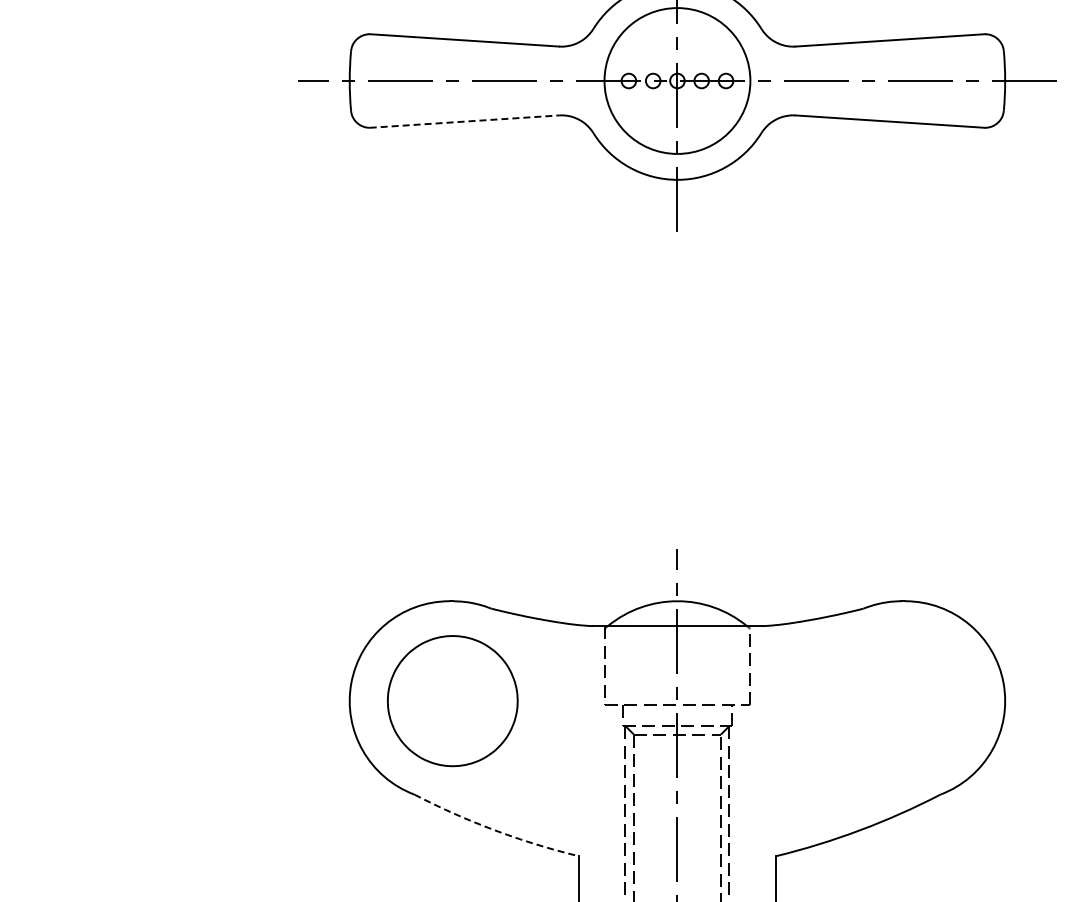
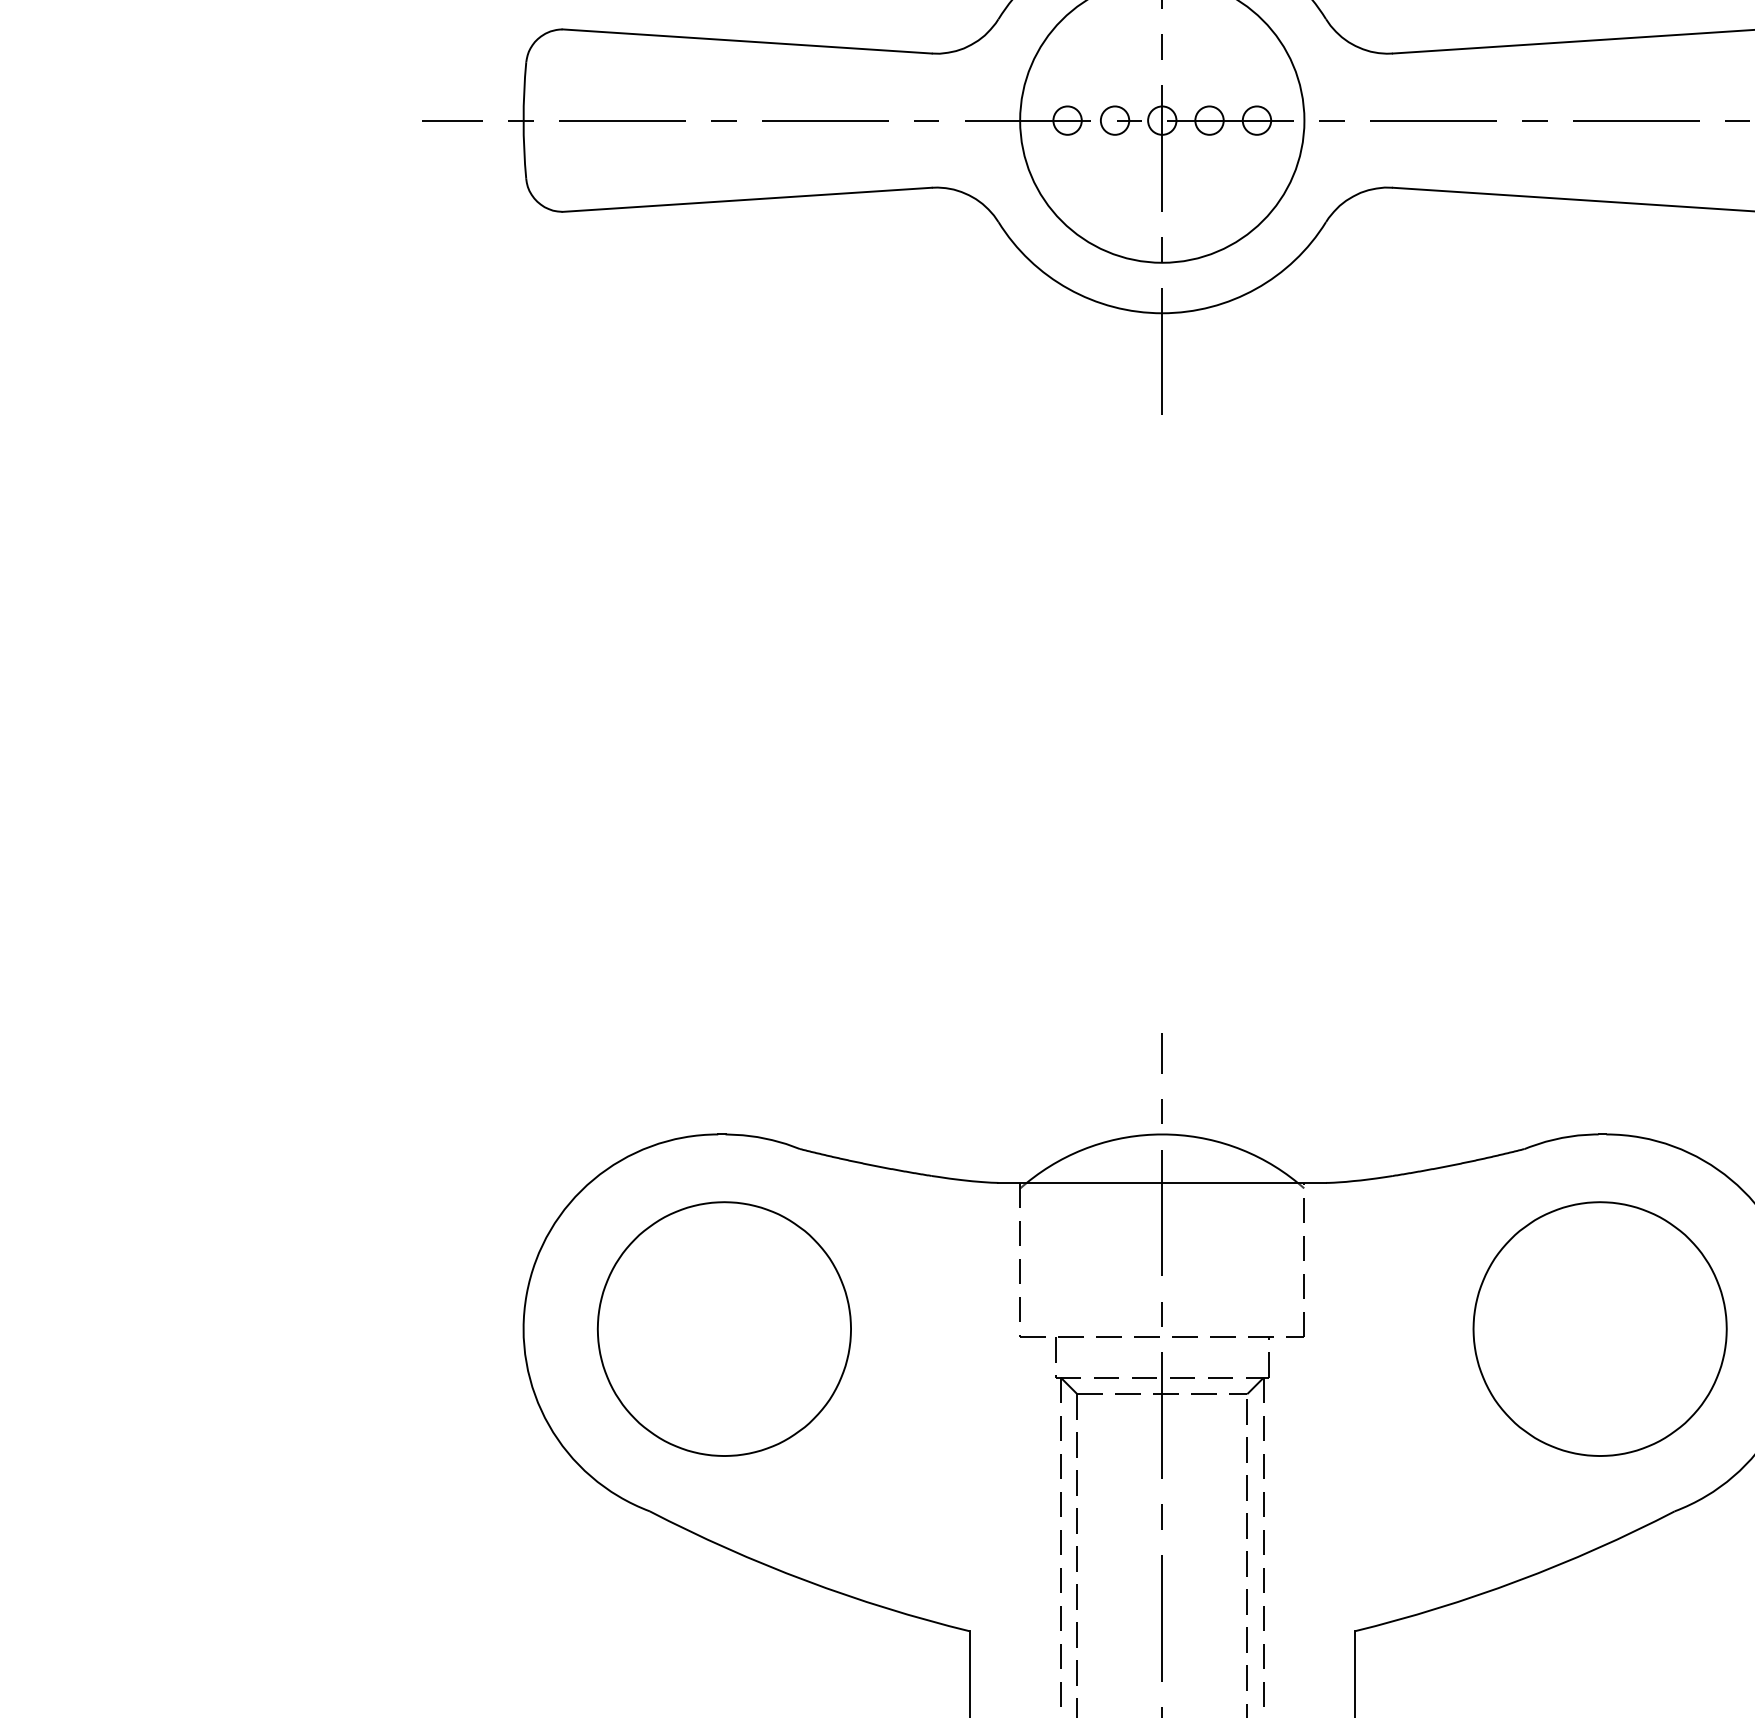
line: (464, 121) -> (747, 199), dashed -> solid
part: (901, 701) -> (1598, 1329), added
arc: (494, 830) -> (805, 1581), dashed -> solid

